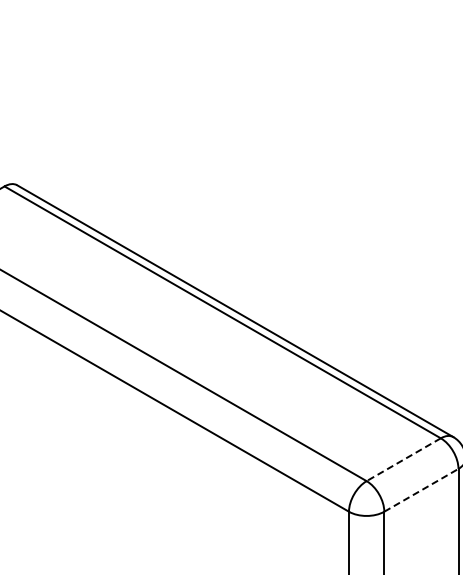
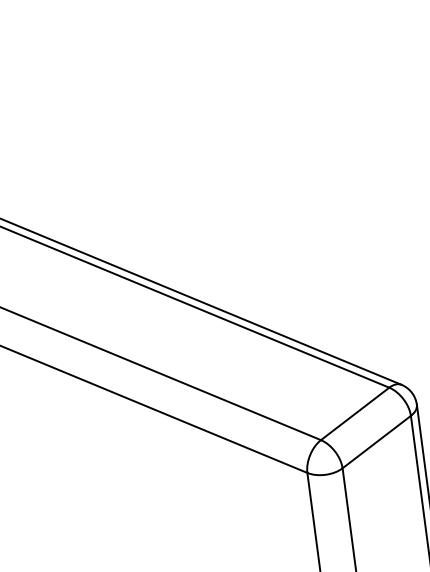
line: (403, 459) -> (354, 413), dashed -> solid
line: (421, 490) -> (376, 442), dashed -> solid

